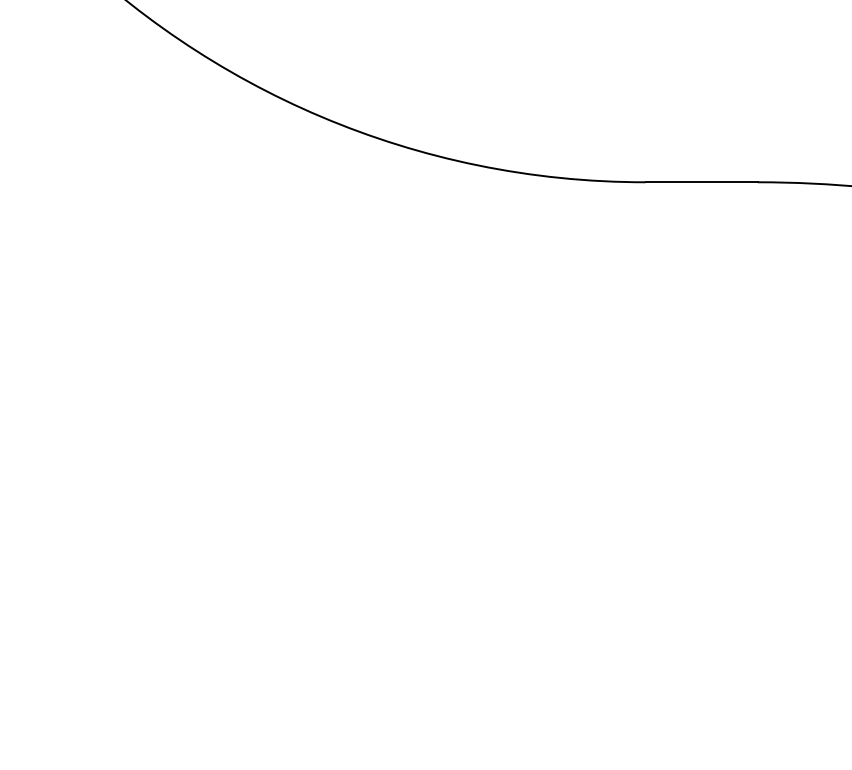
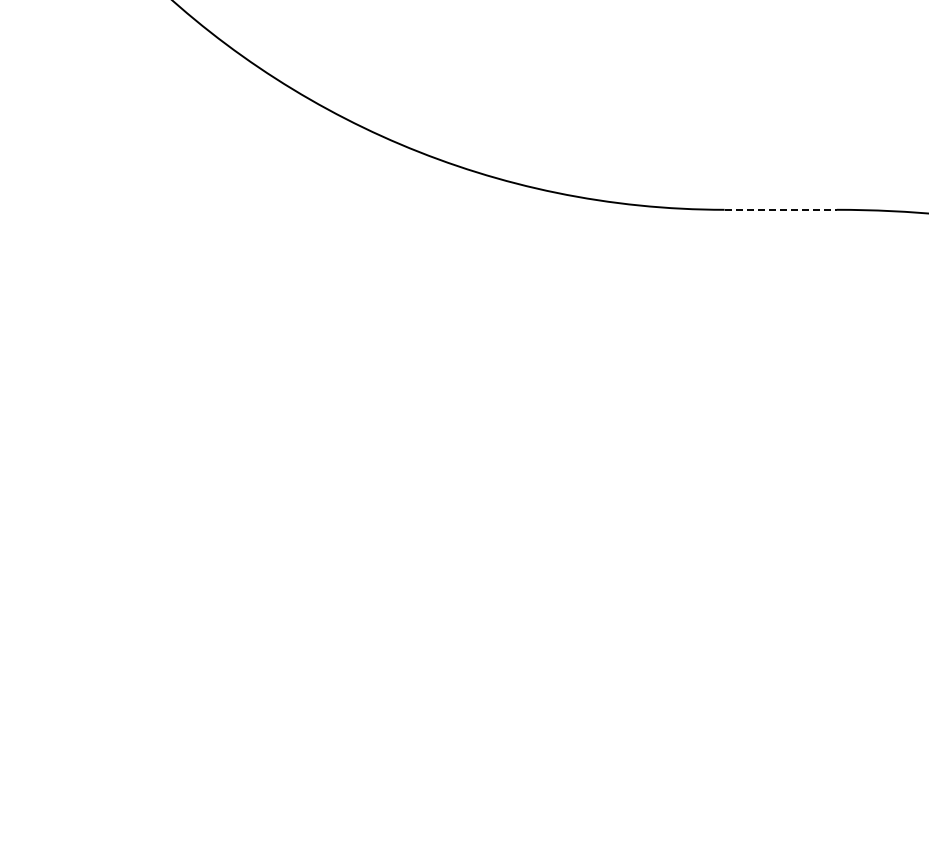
line: (702, 181) -> (781, 209), solid -> dashed

